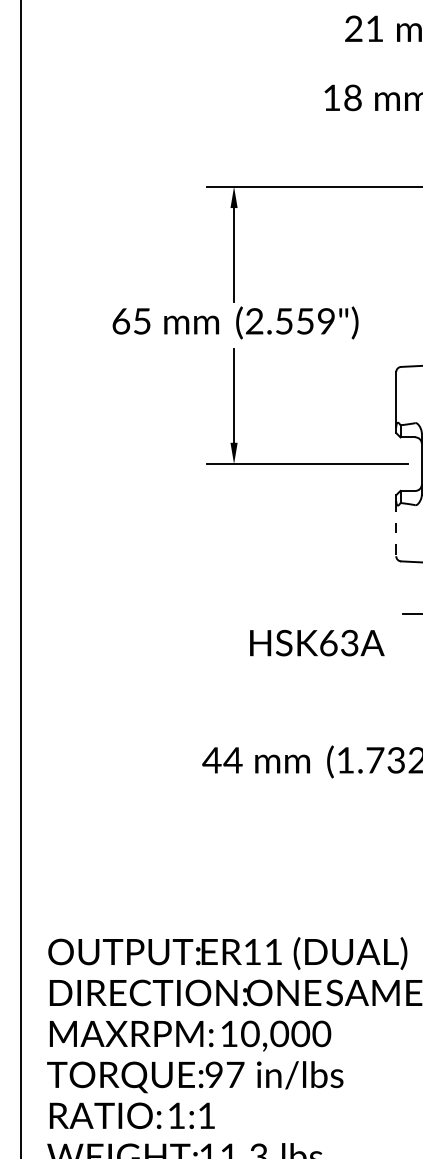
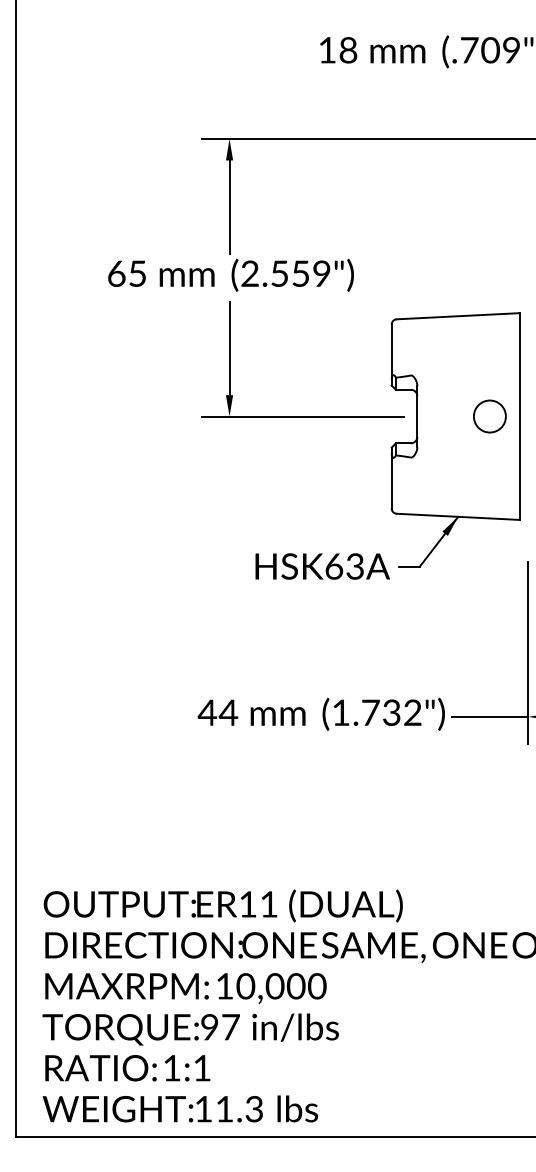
line: (396, 528) -> (391, 480), dashed -> solid
text: (317, 643) -> (322, 566), moved

